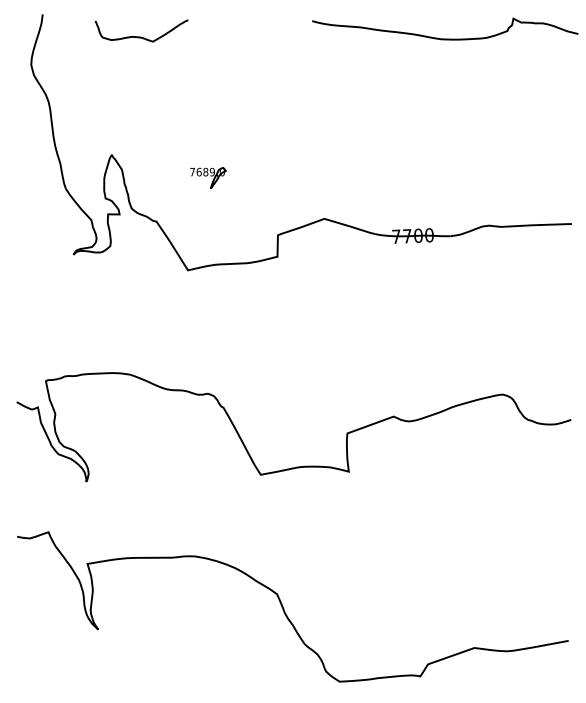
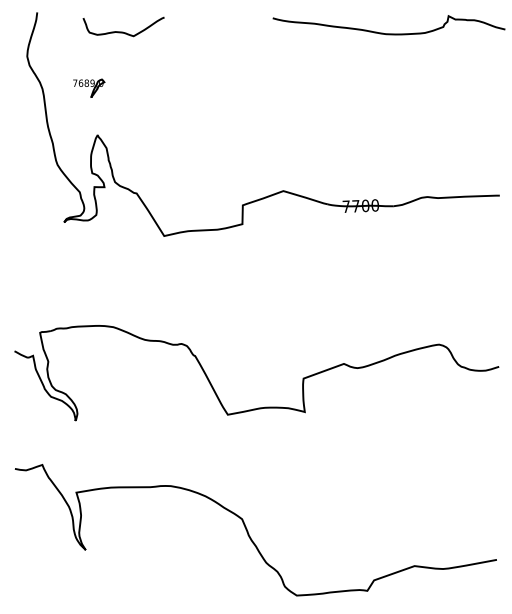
part: (208, 176) -> (89, 87), moved

